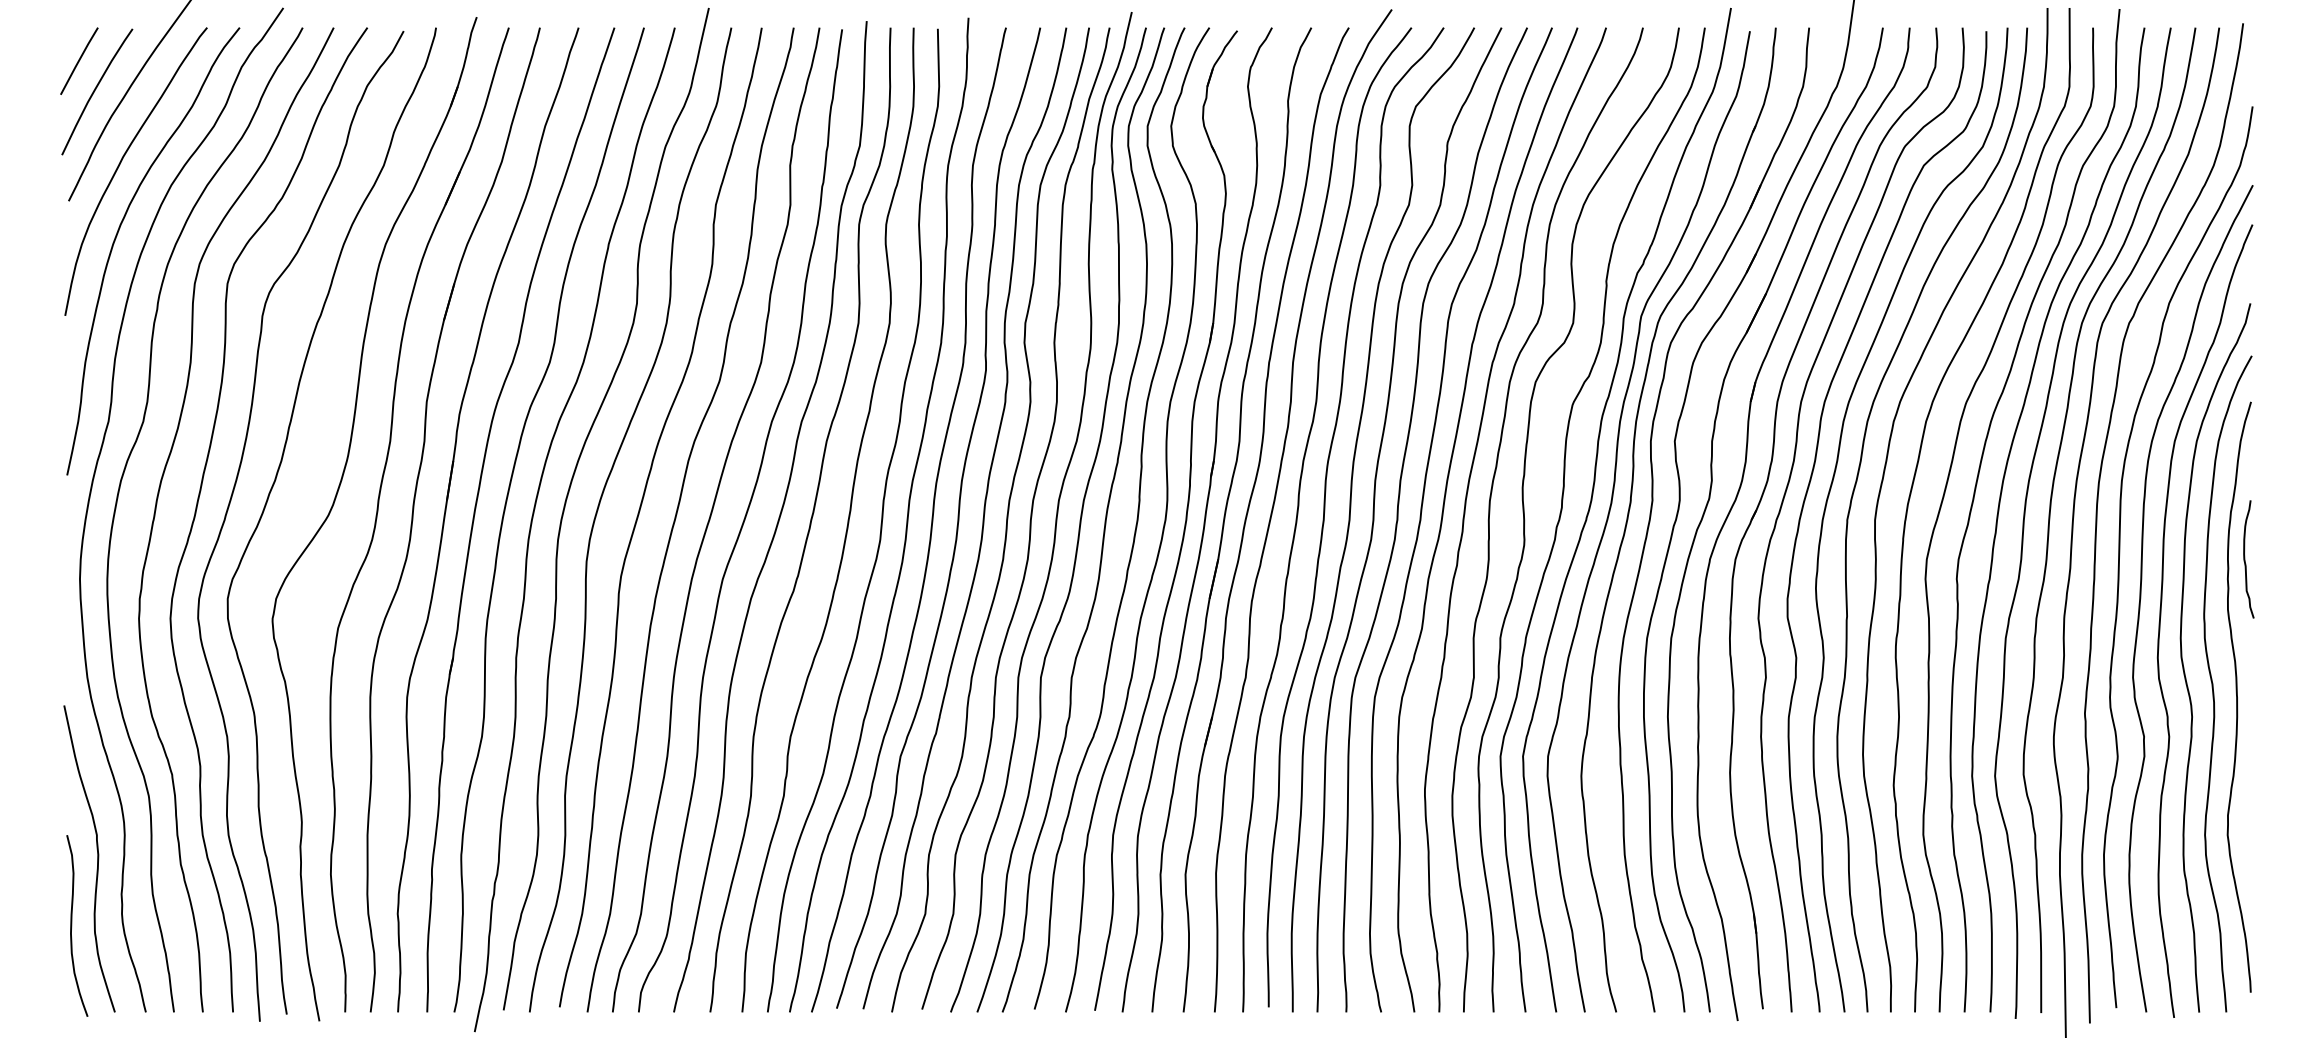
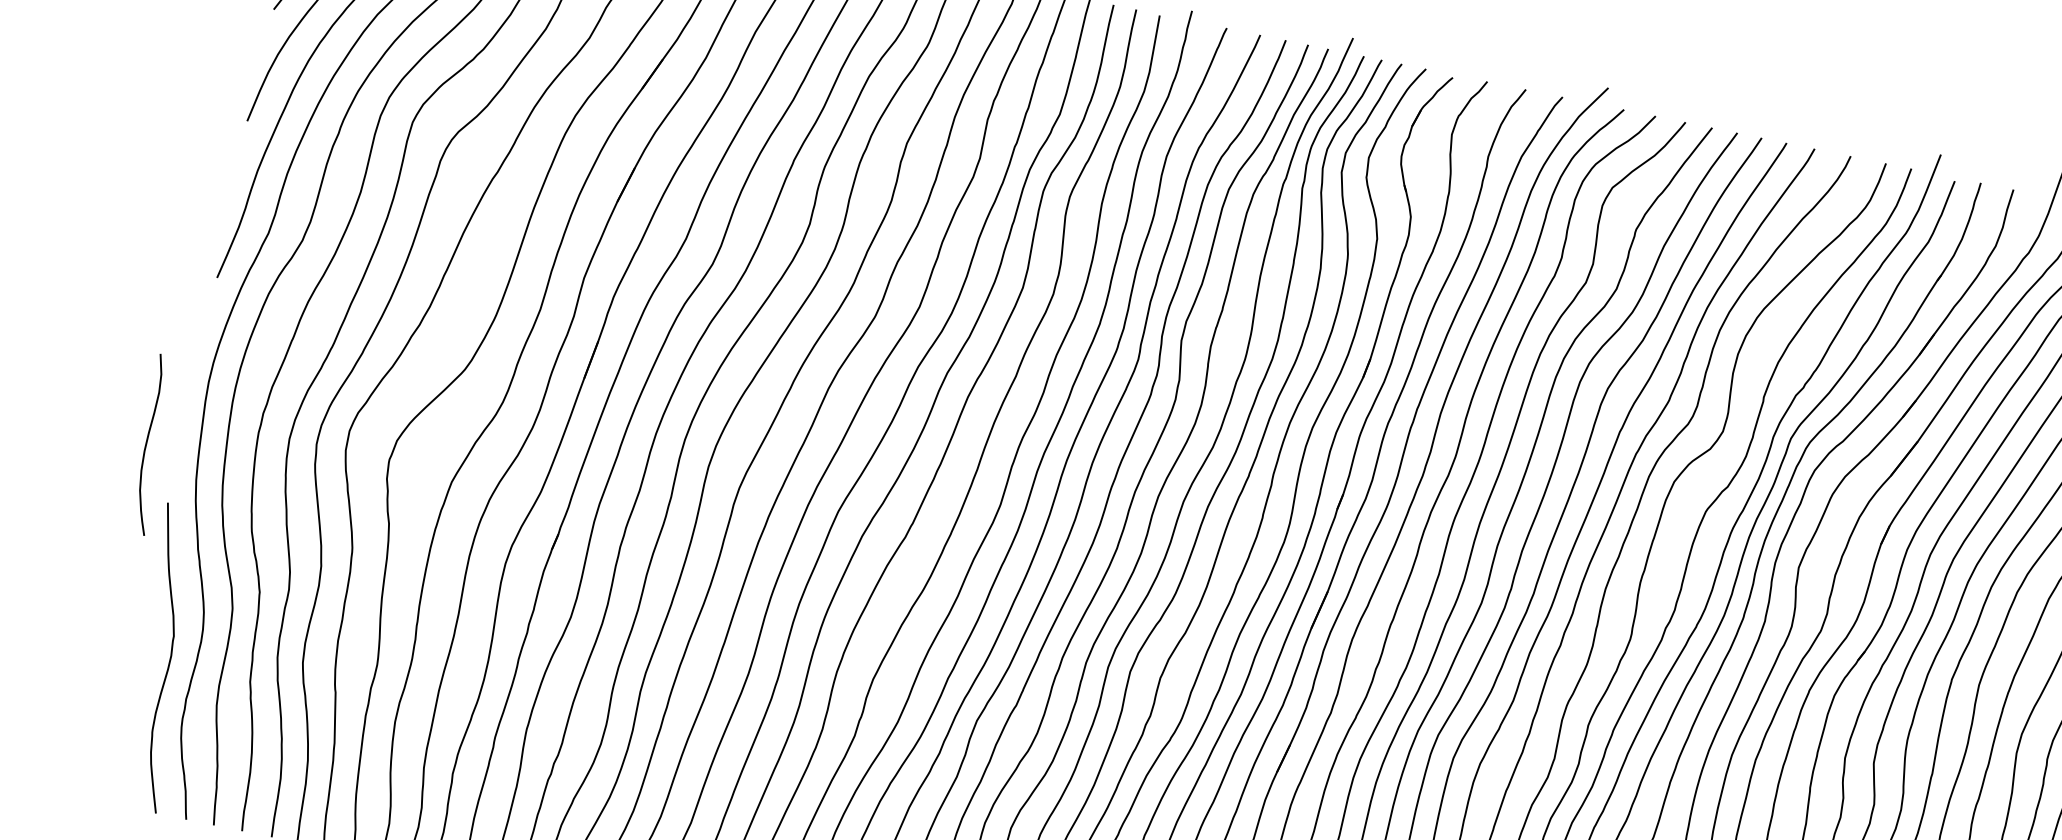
curve: (72, 925) -> (147, 443), moved

